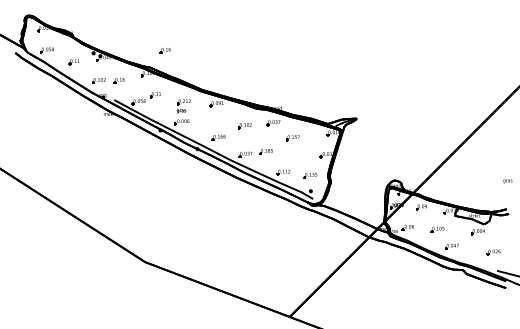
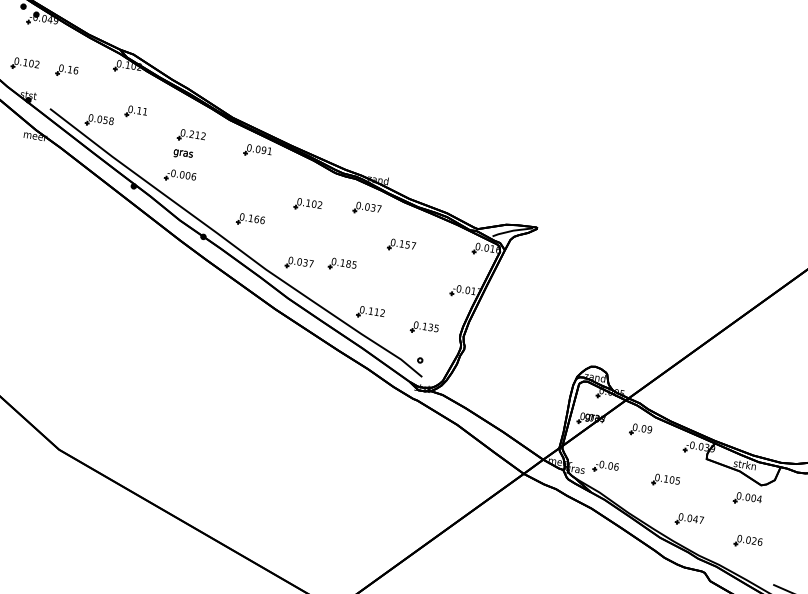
part: (164, 50) -> (168, 24), removed
part: (493, 252) -> (747, 542), moved

